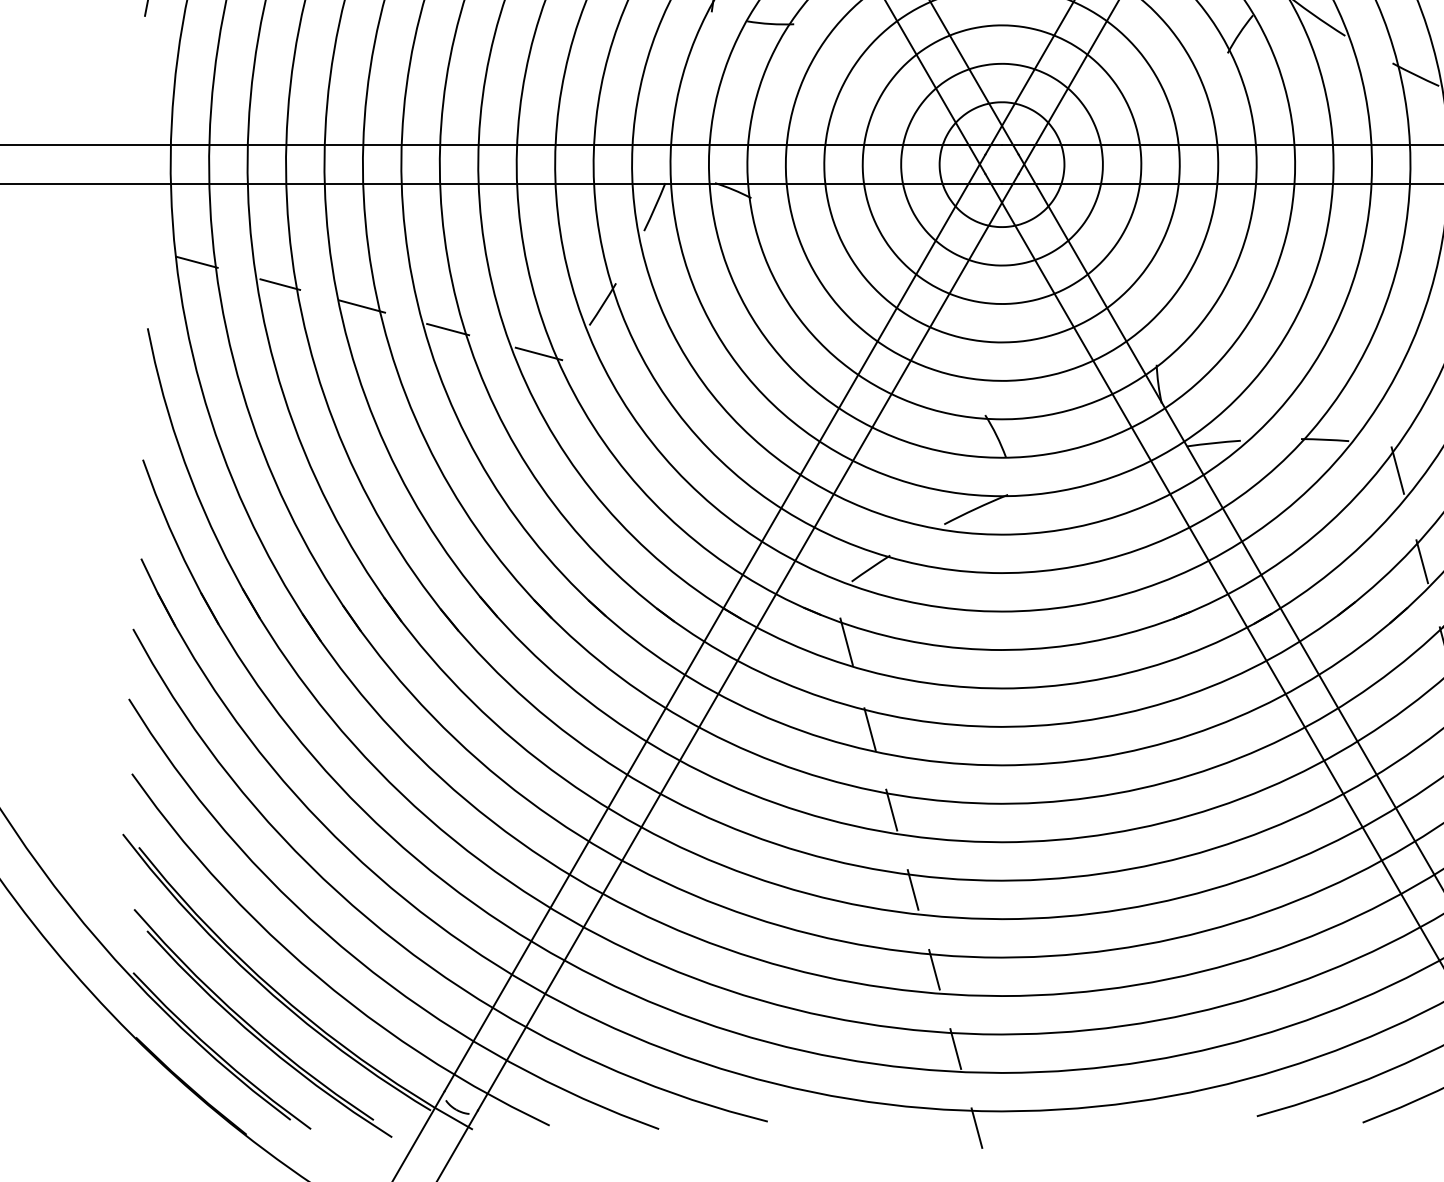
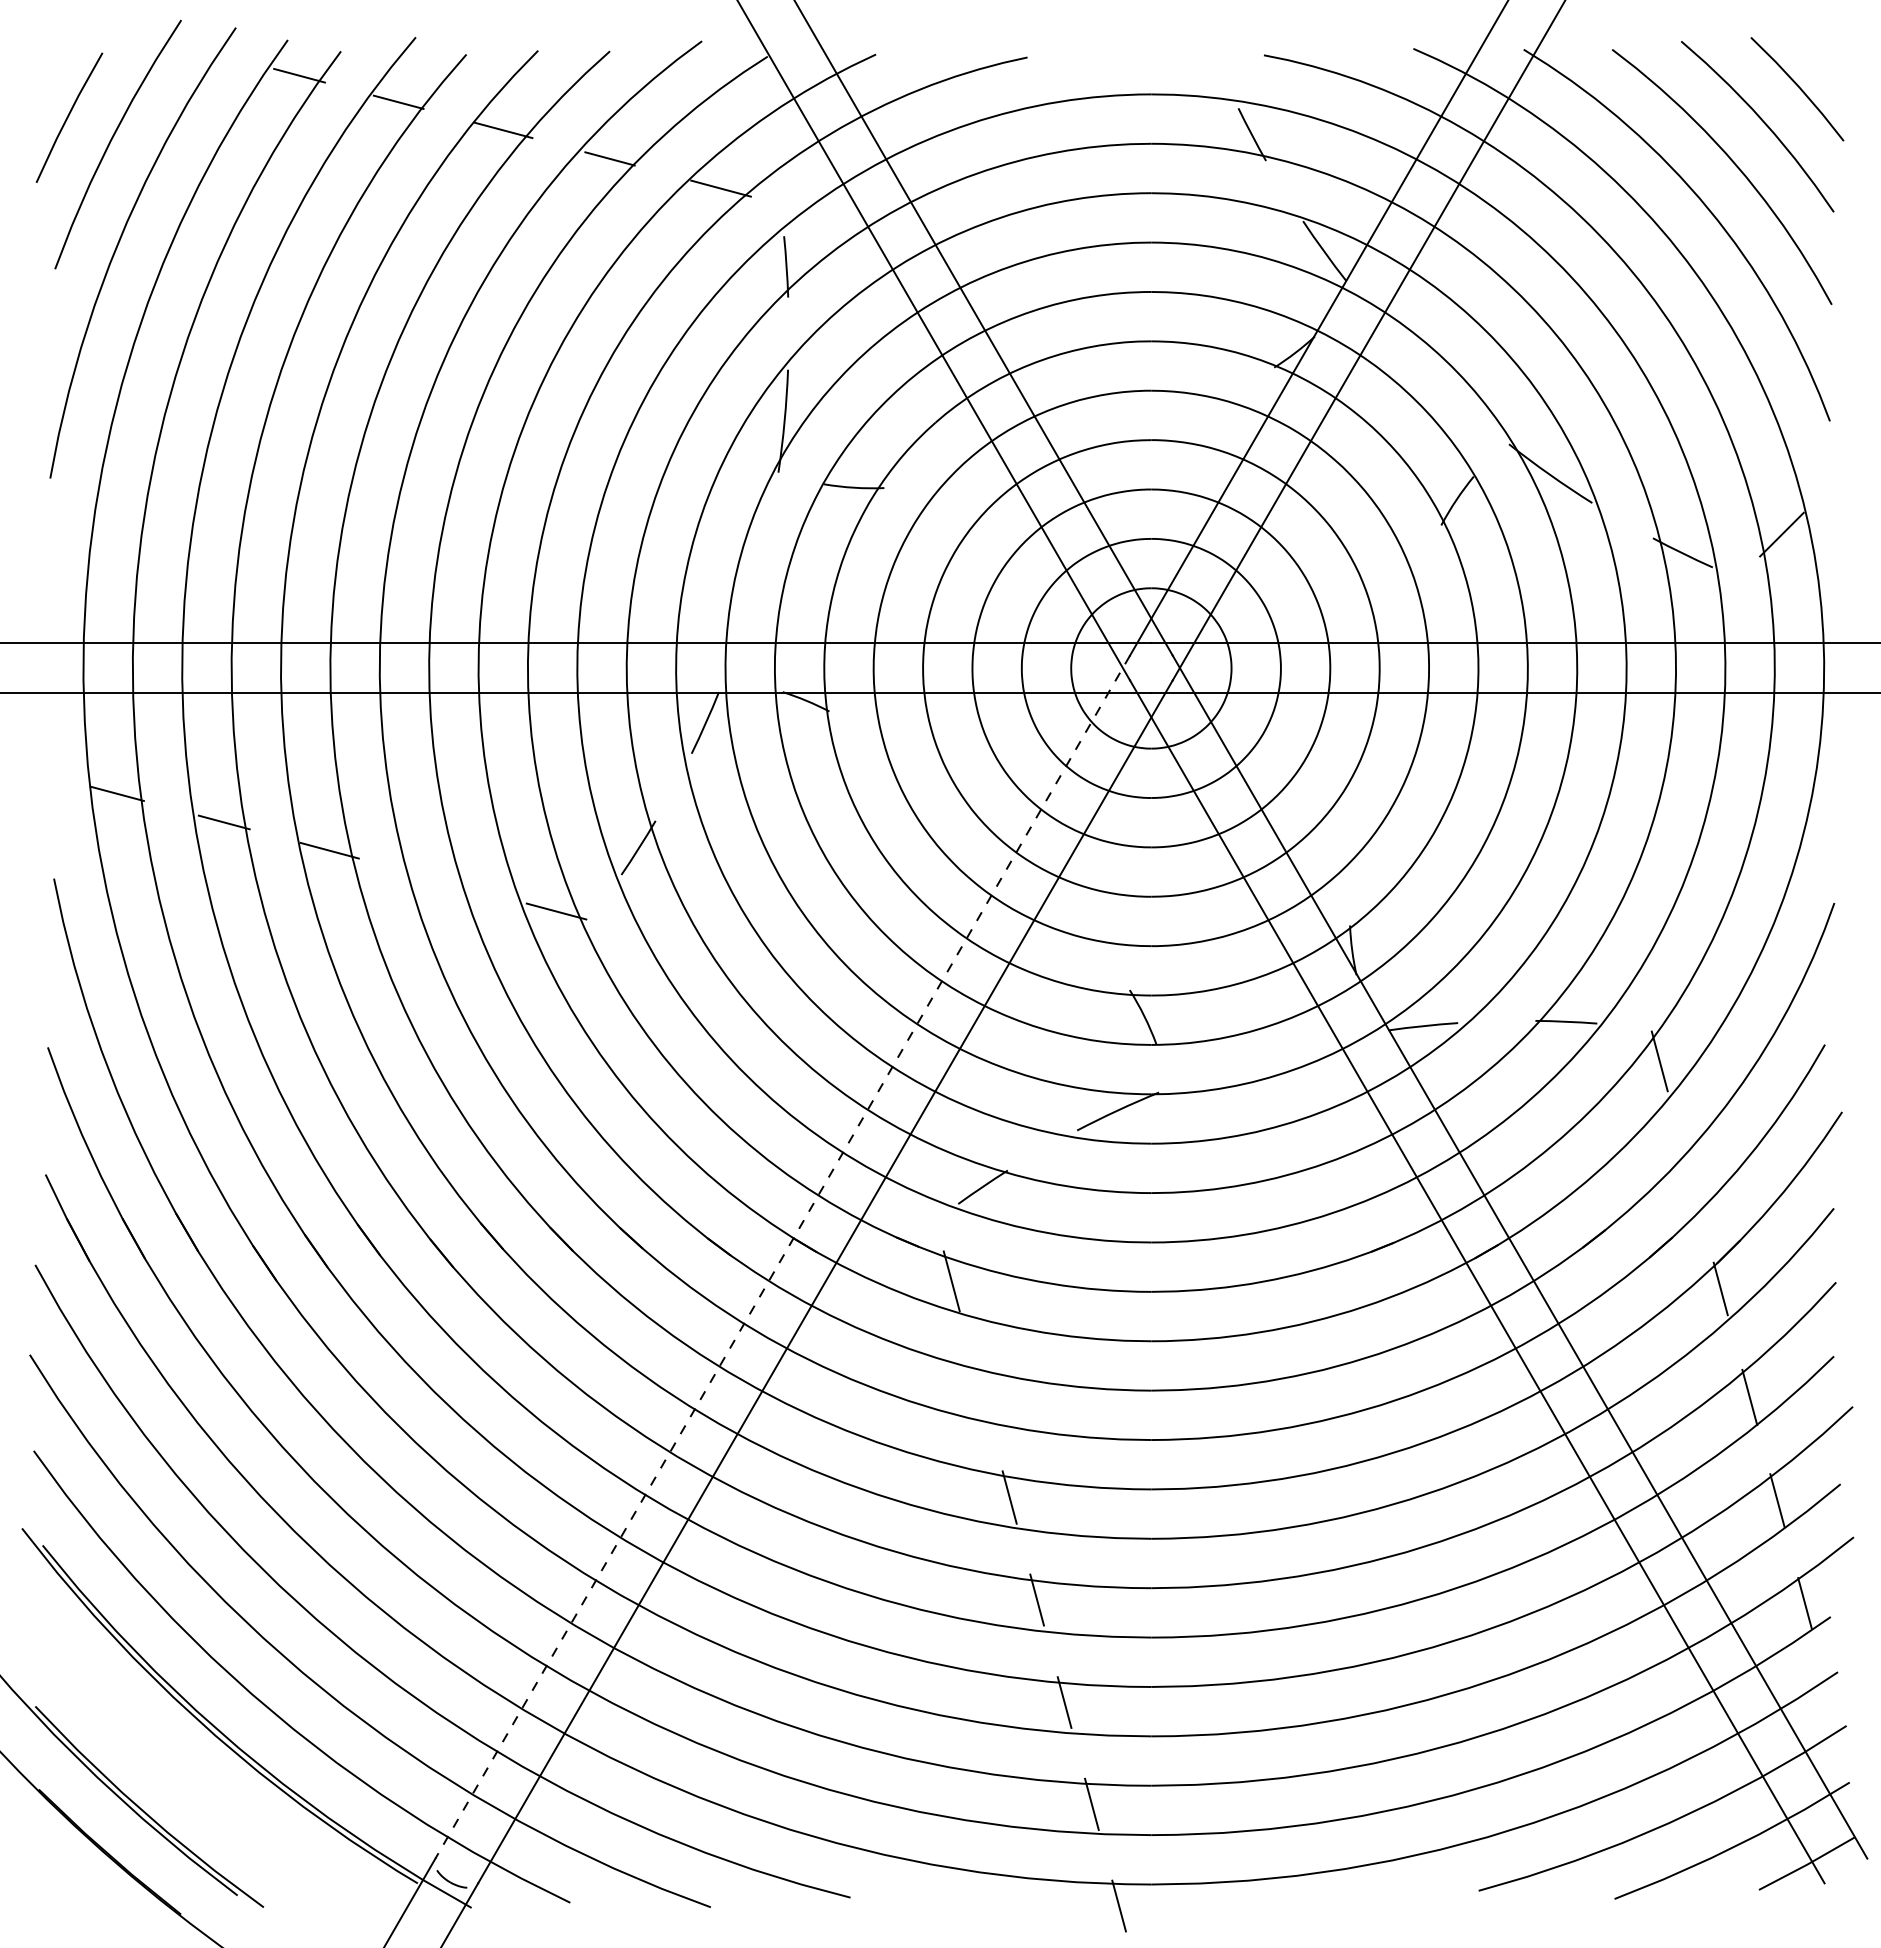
line: (447, 329) -> (439, 880), removed
line: (1421, 560) -> (1690, 1177), removed
line: (714, 623) -> (782, 1257), solid -> dashed
line: (869, 729) -> (981, 1393), removed
part: (256, 1030) -> (193, 1780), removed

